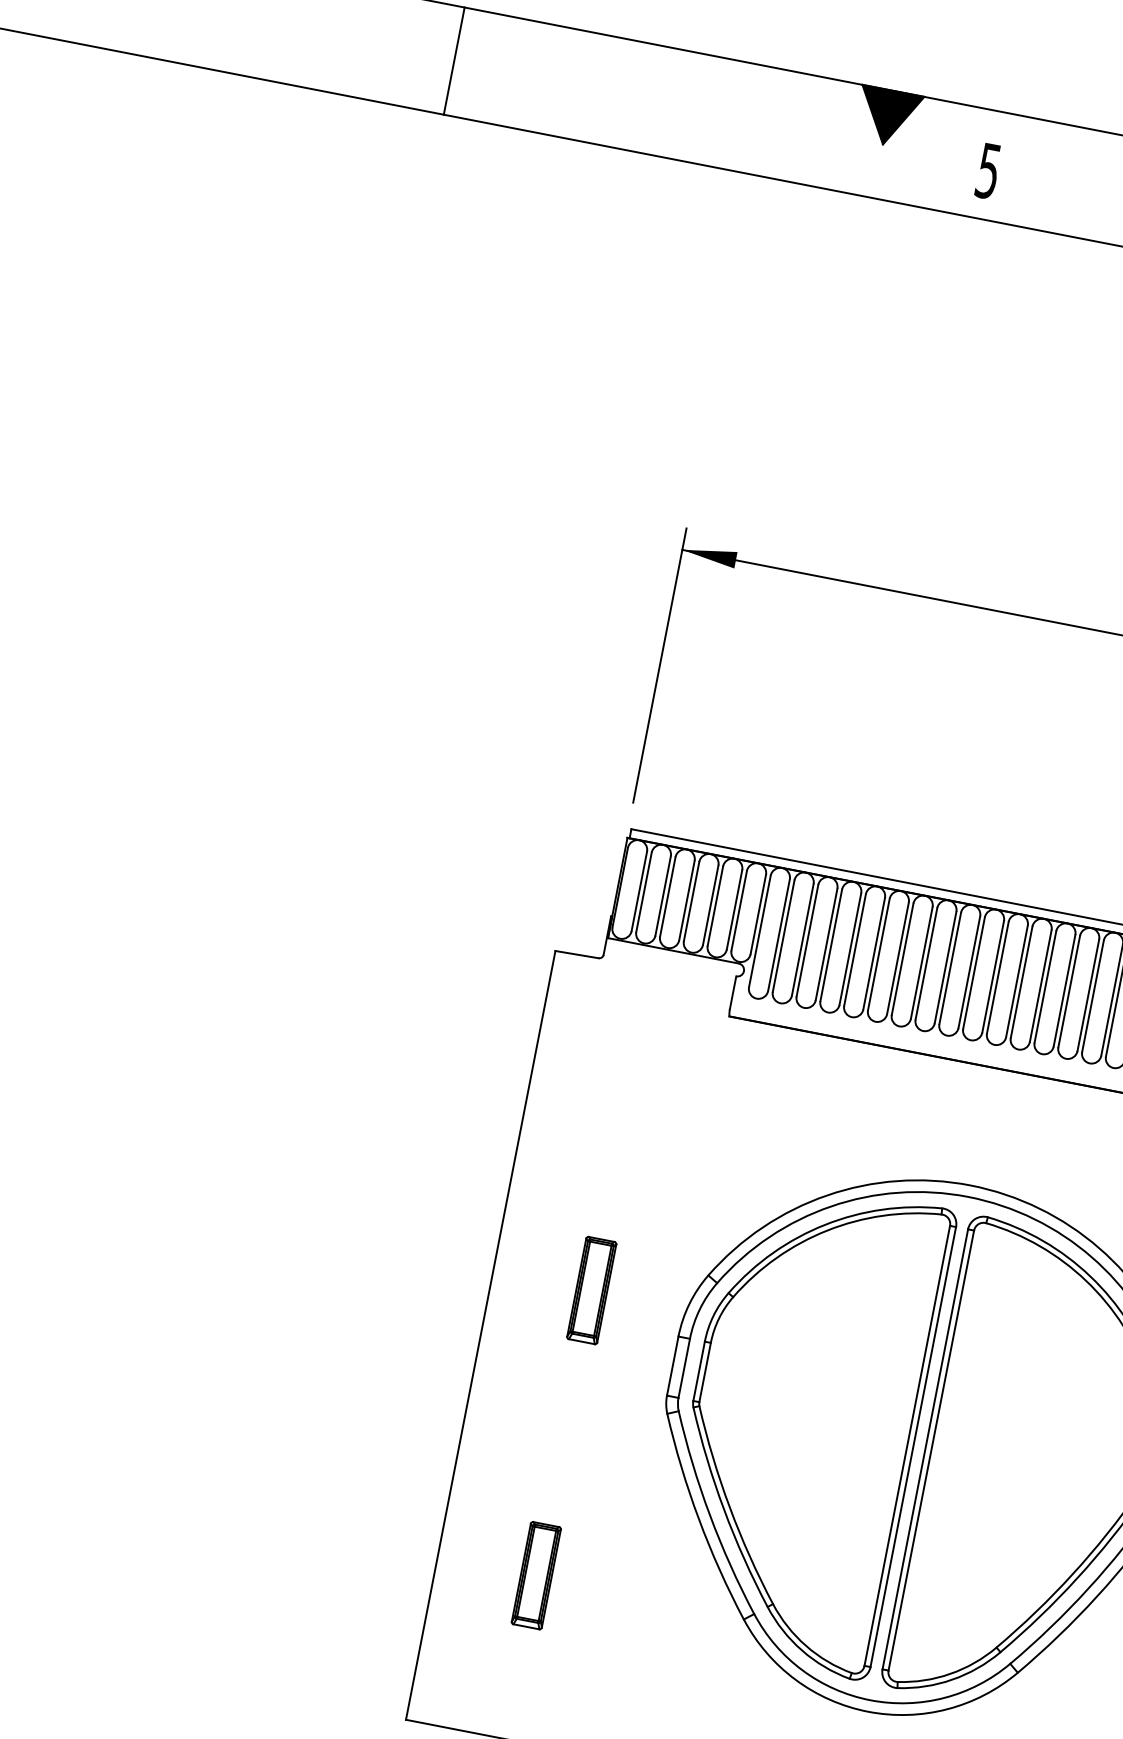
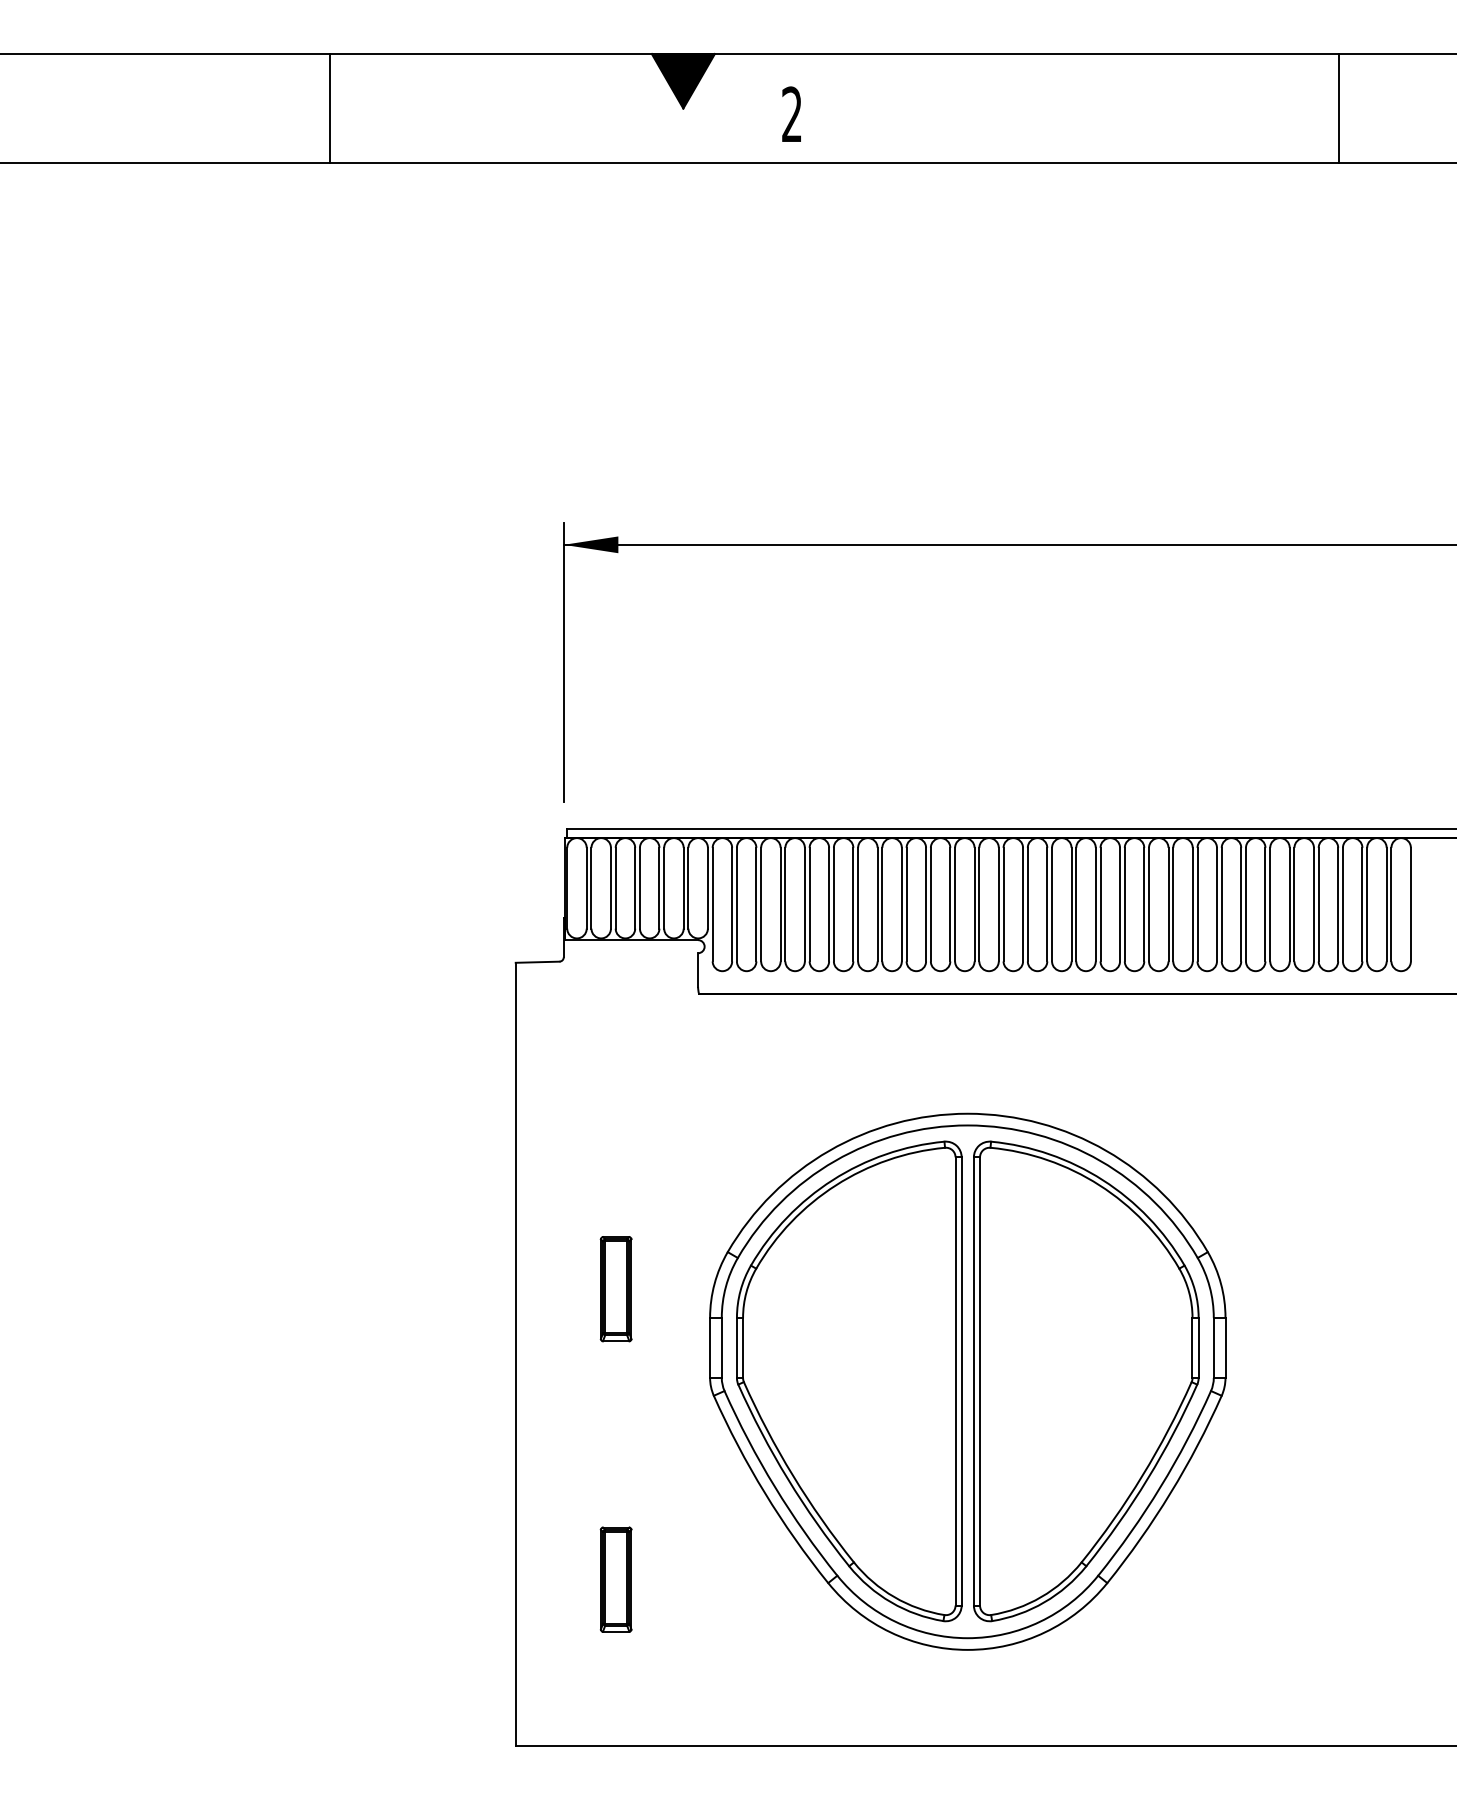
line: (454, 61) -> (329, 108), moved
text: (988, 170) -> (791, 114), 5 -> 2

